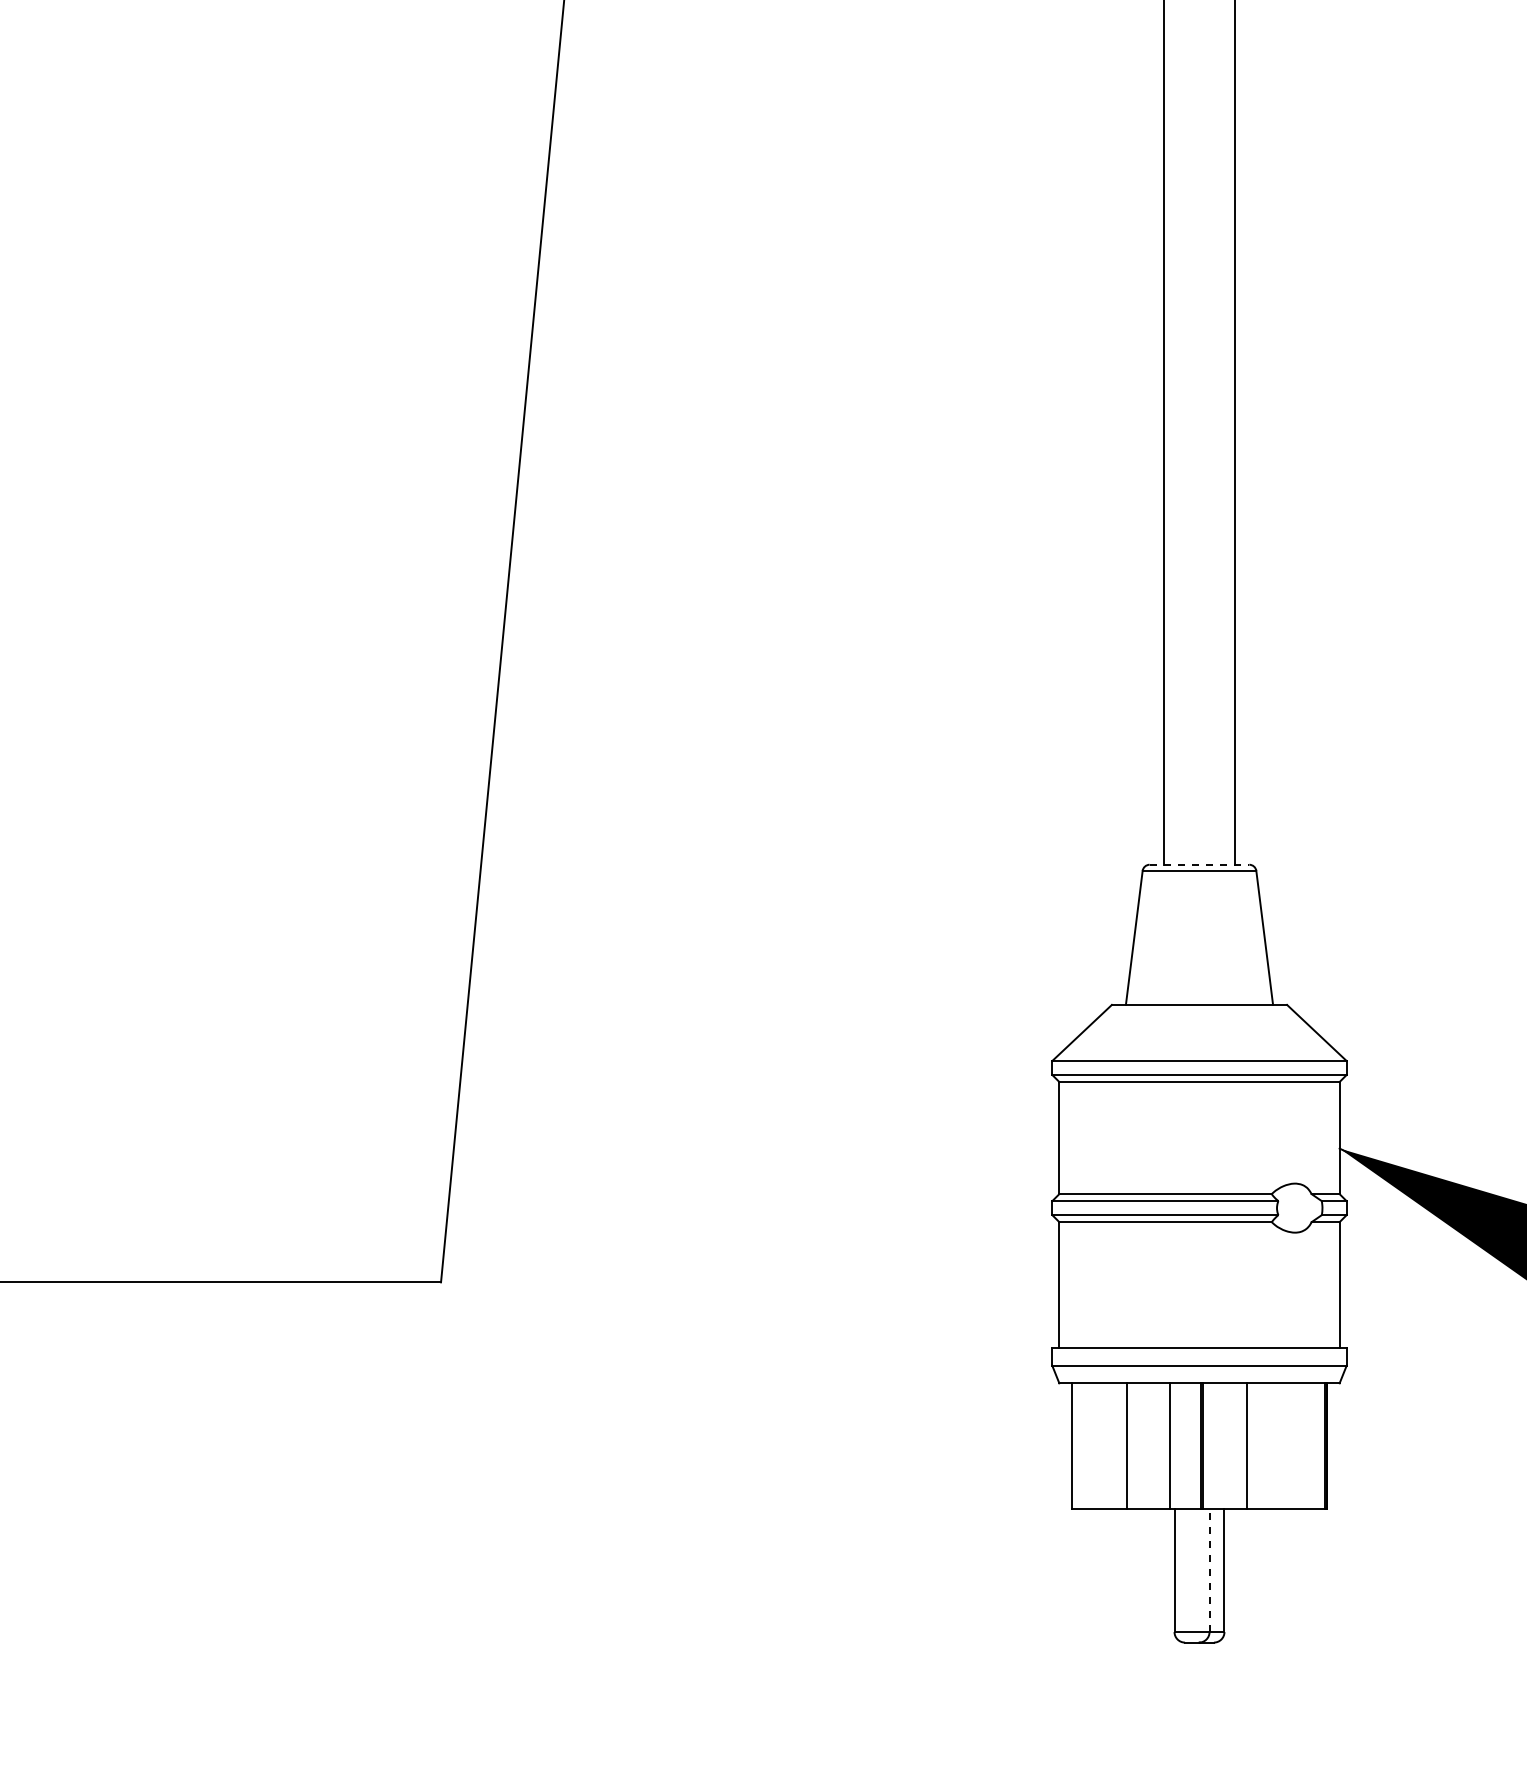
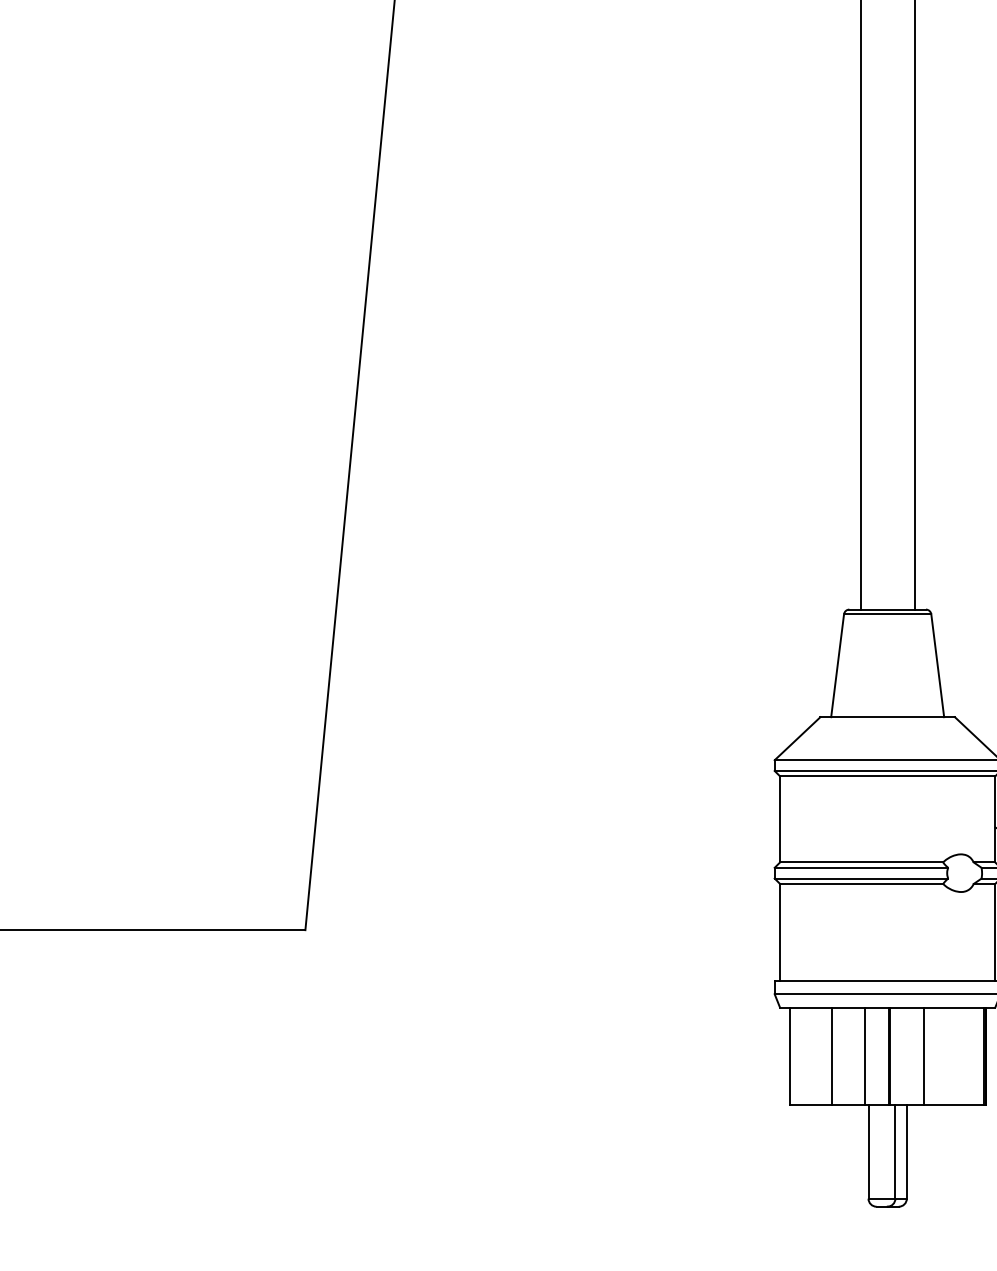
line: (1199, 864) -> (887, 609), dashed -> solid
line: (1209, 1570) -> (895, 1151), dashed -> solid

